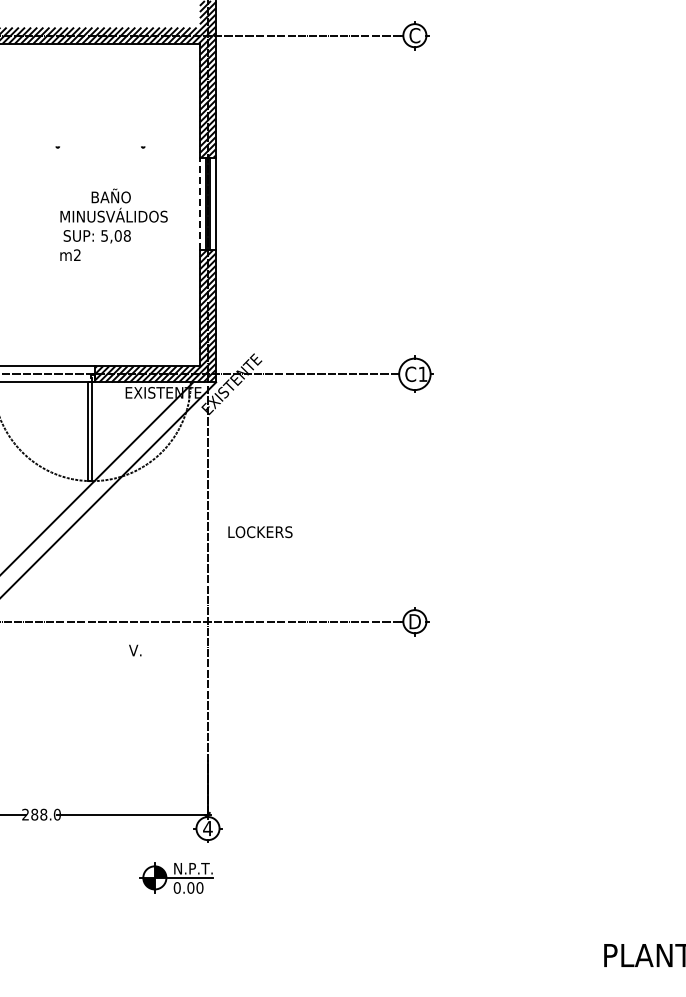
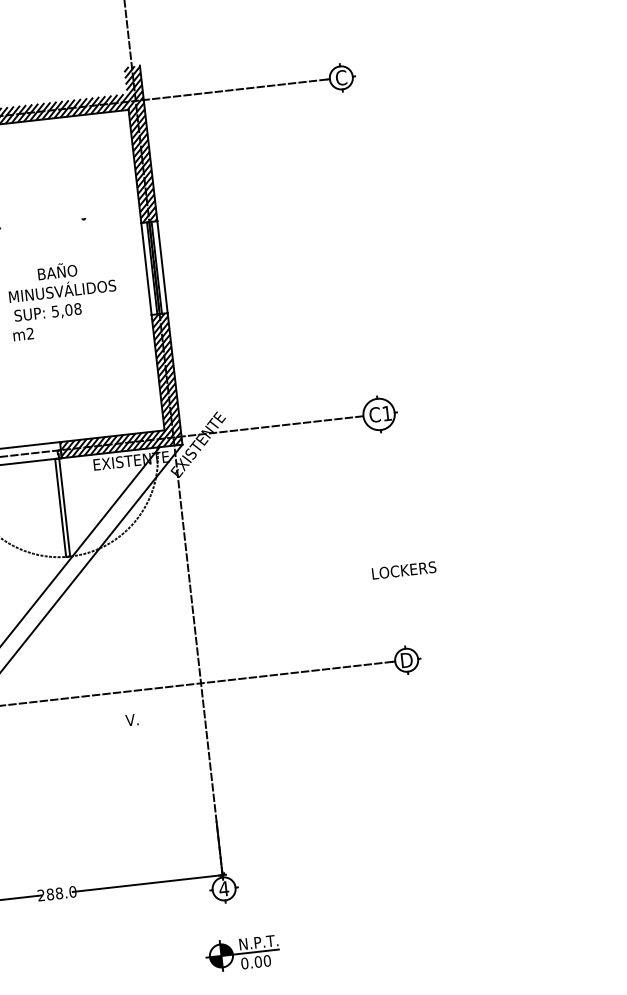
line: (199, 203) -> (146, 268), dashed -> solid
text: (260, 532) -> (404, 570), moved
part: (176, 877) -> (242, 953), moved

